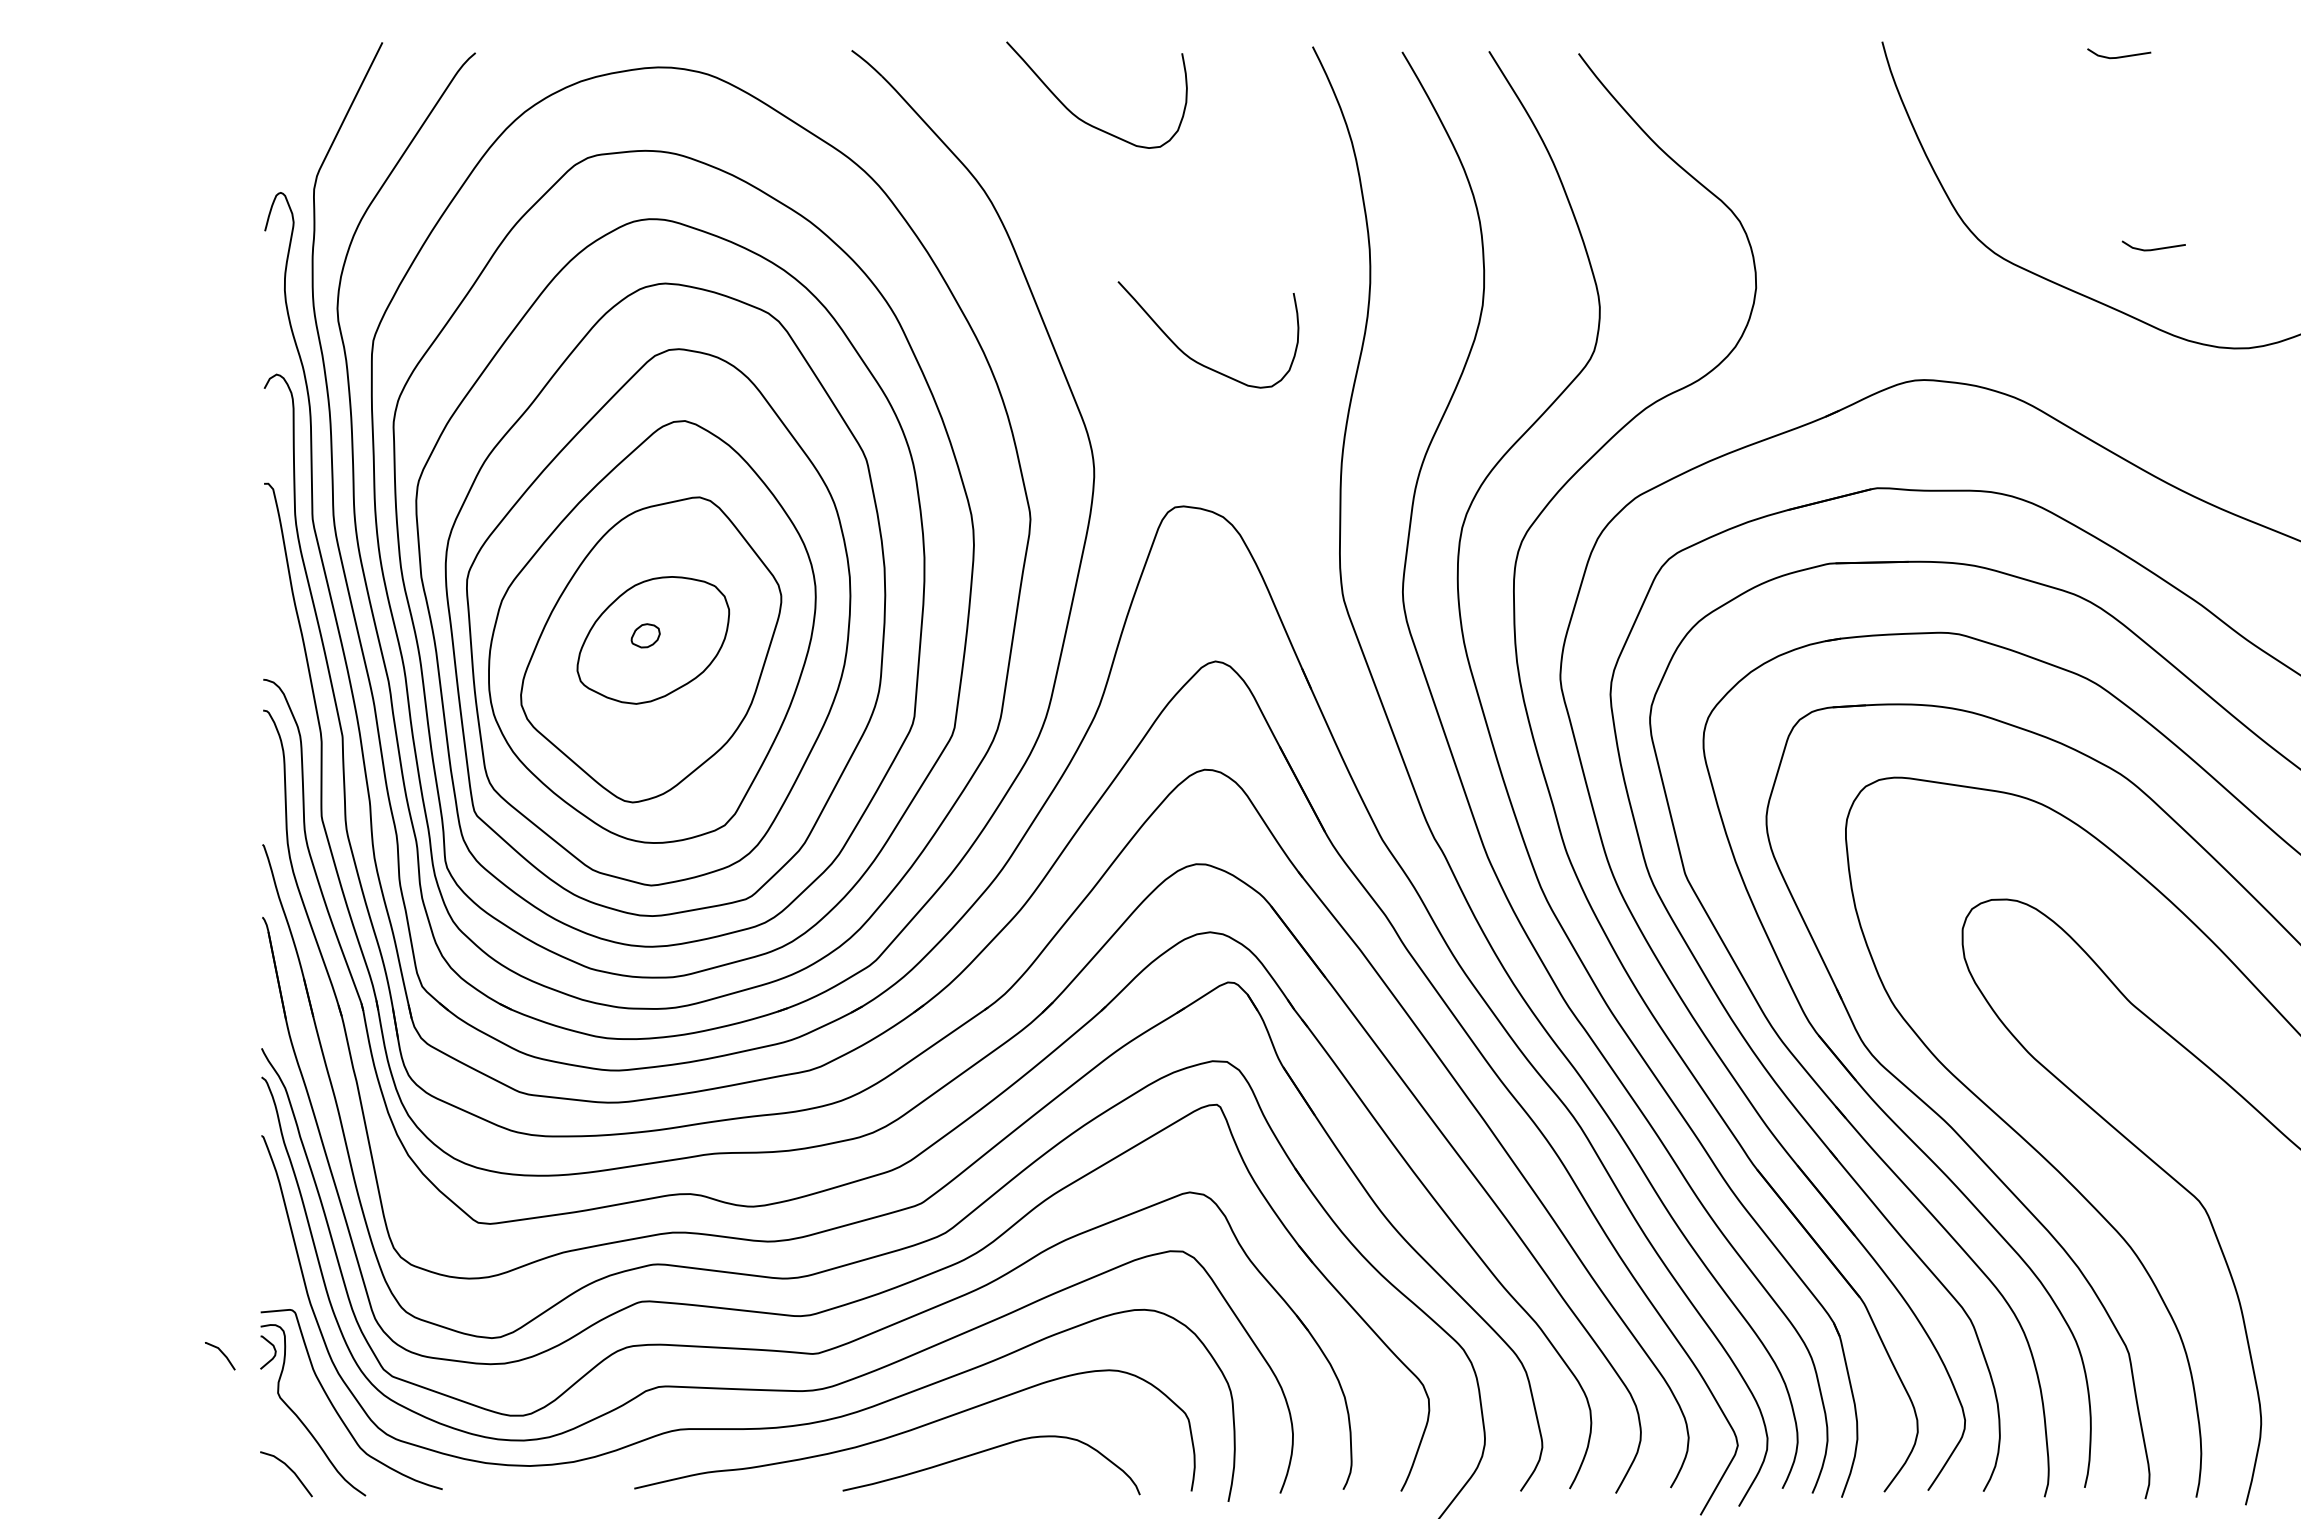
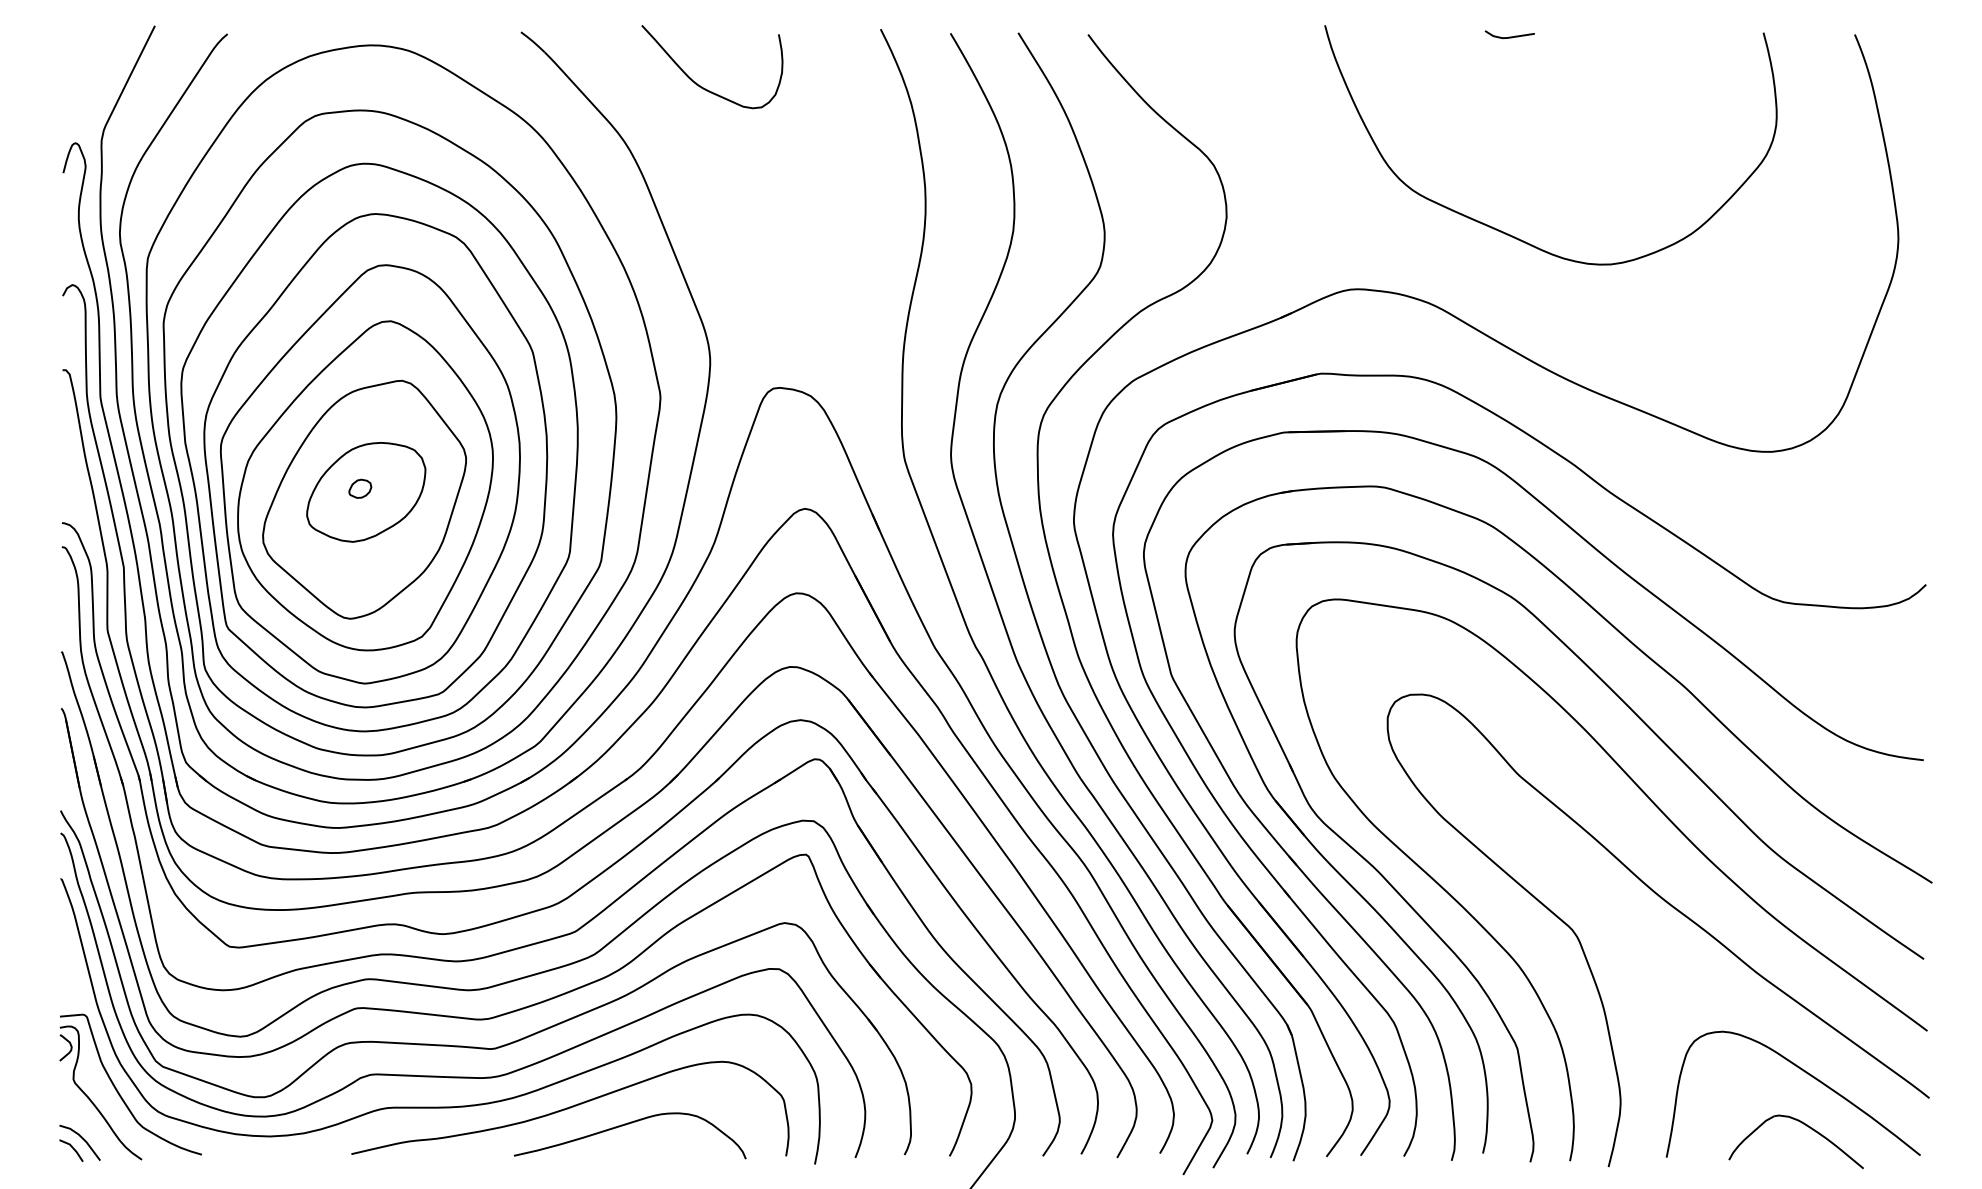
line: (2153, 248) -> (1536, 186), removed
curve: (1195, 359) -> (789, 273), removed
line: (221, 1353) -> (72, 1148), moved

